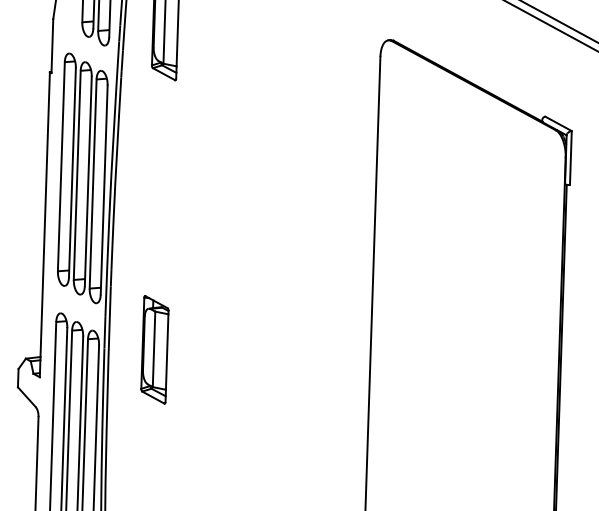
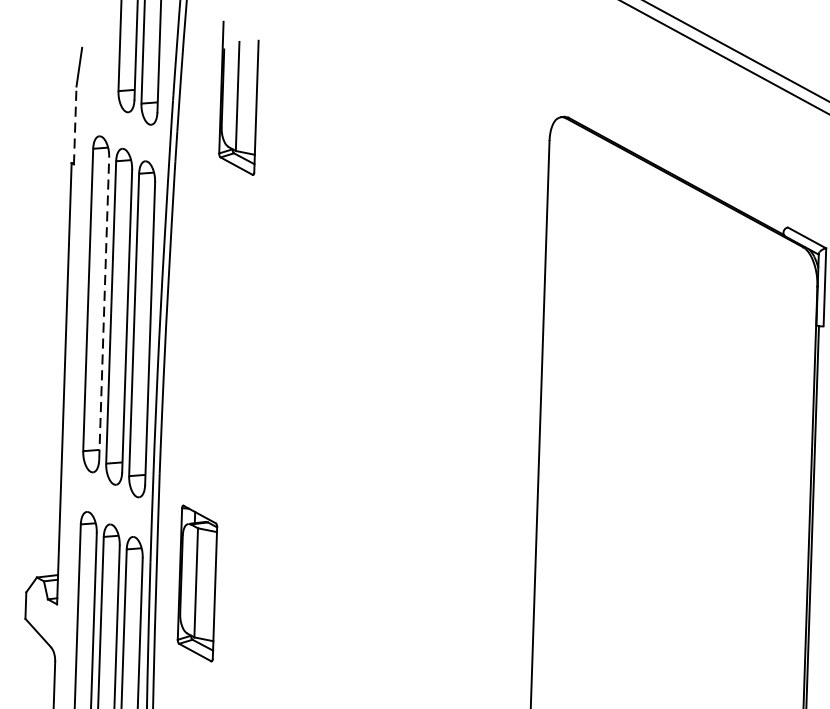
line: (52, 46) -> (75, 126), solid -> dashed
line: (72, 172) -> (104, 308), solid -> dashed
part: (154, 349) -> (196, 583), moved

